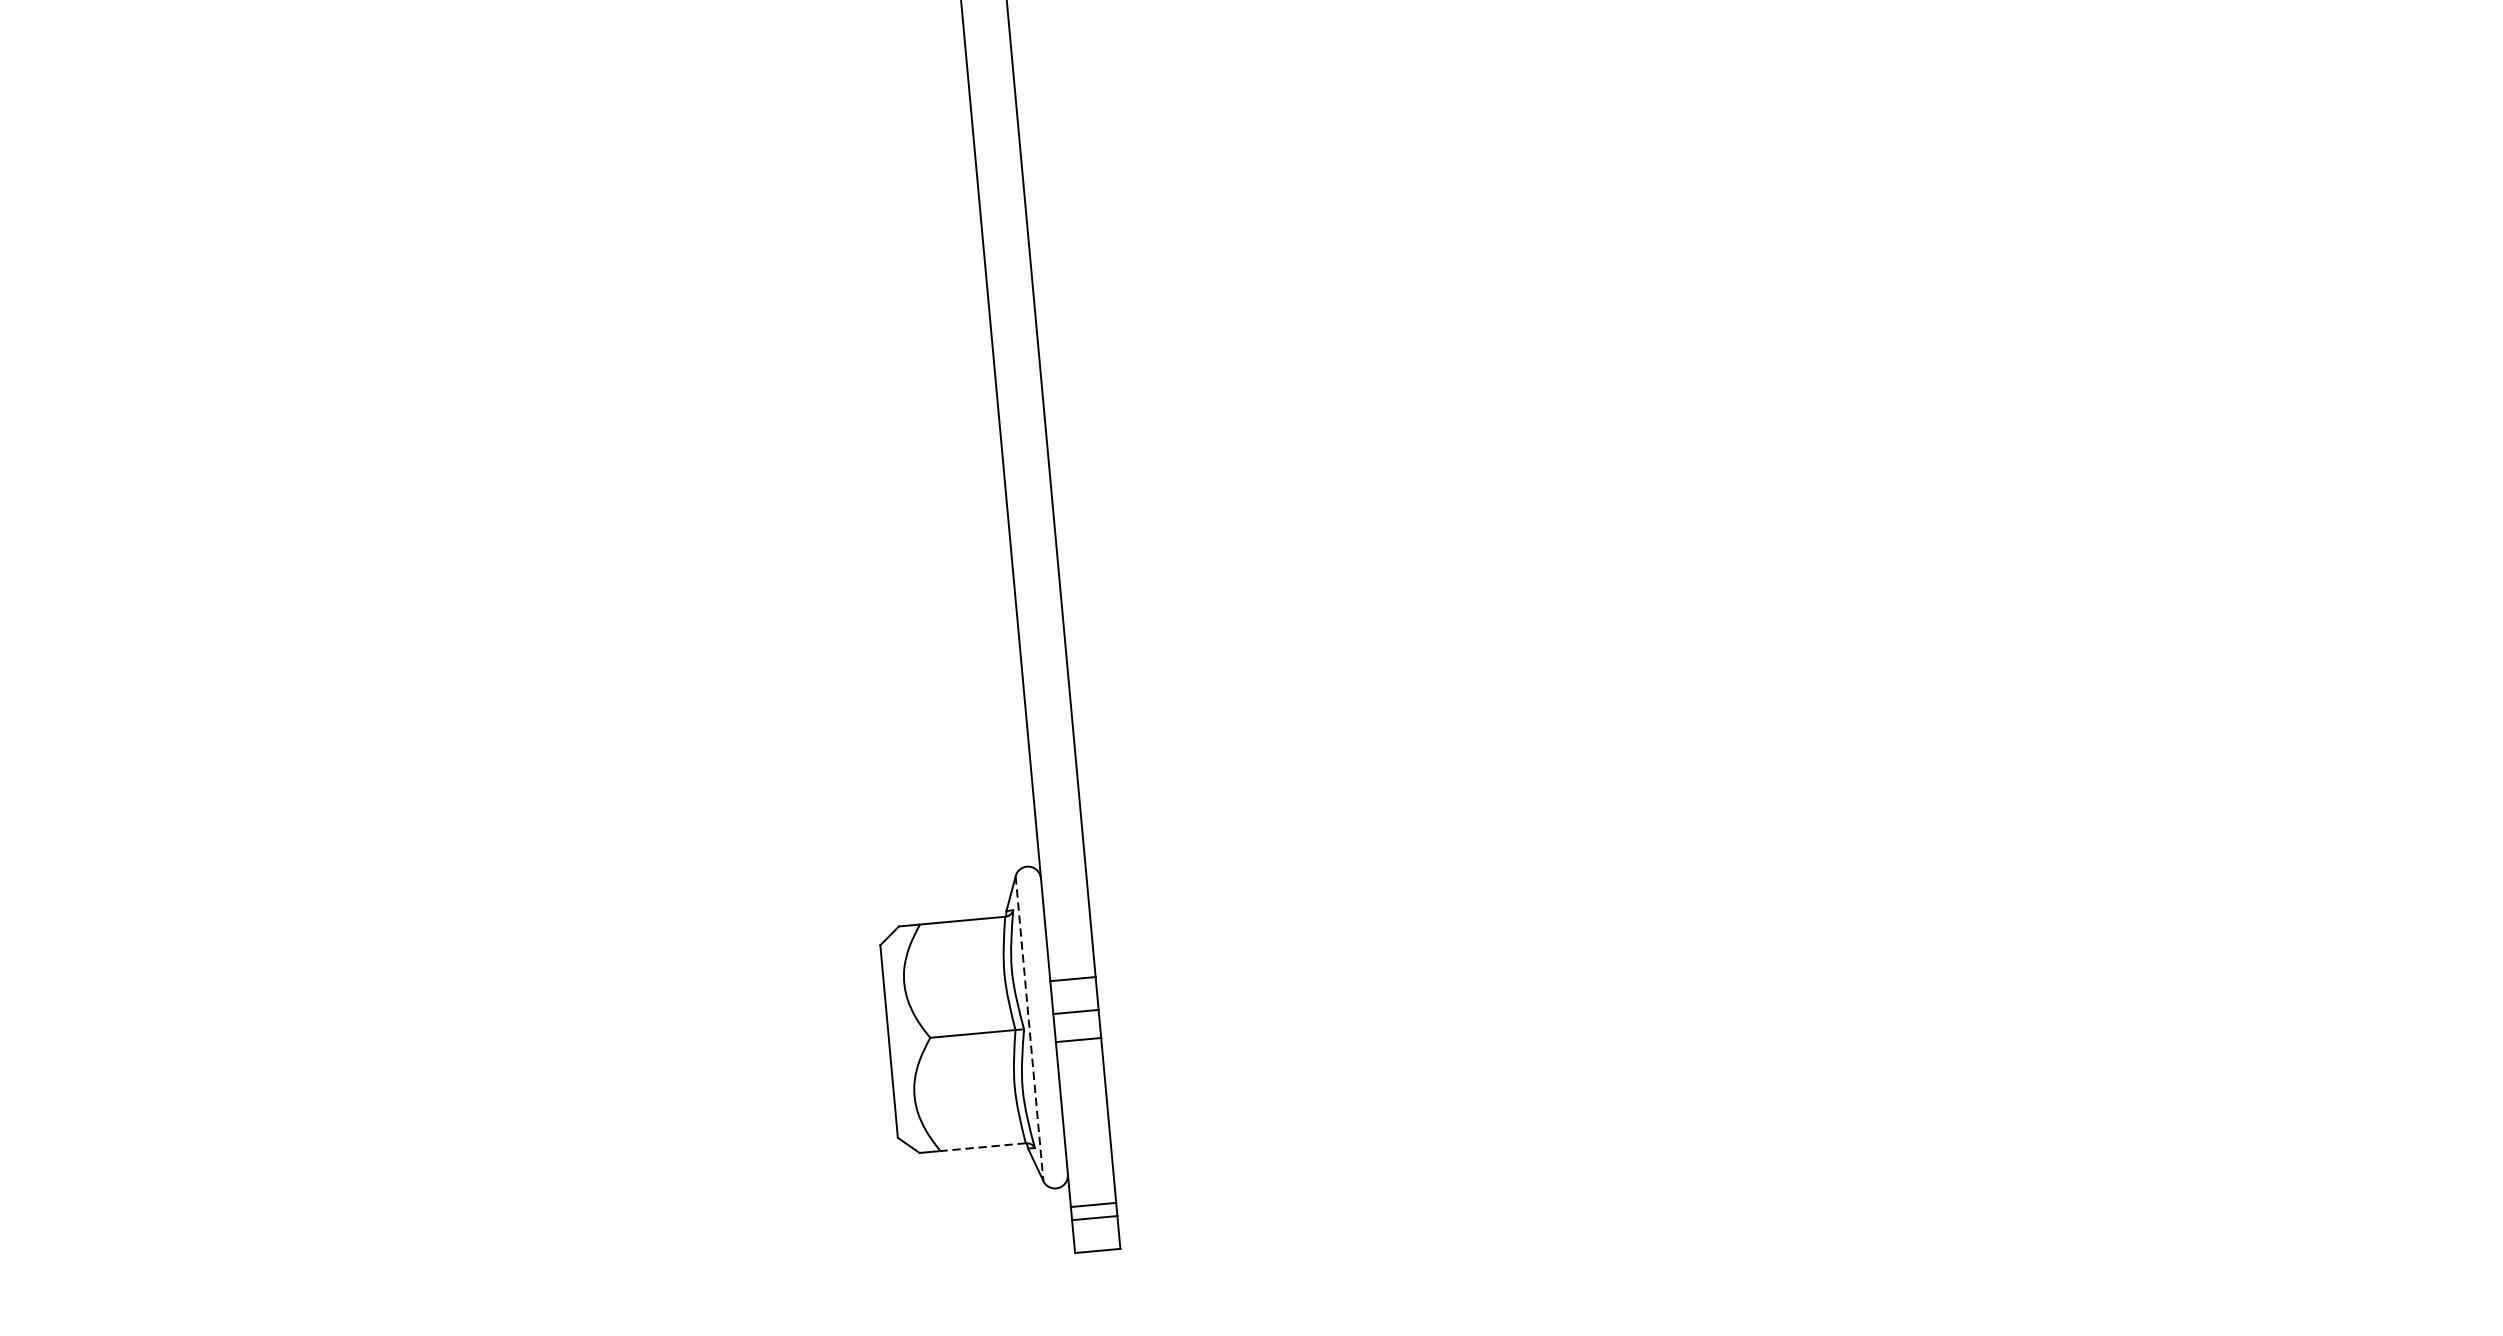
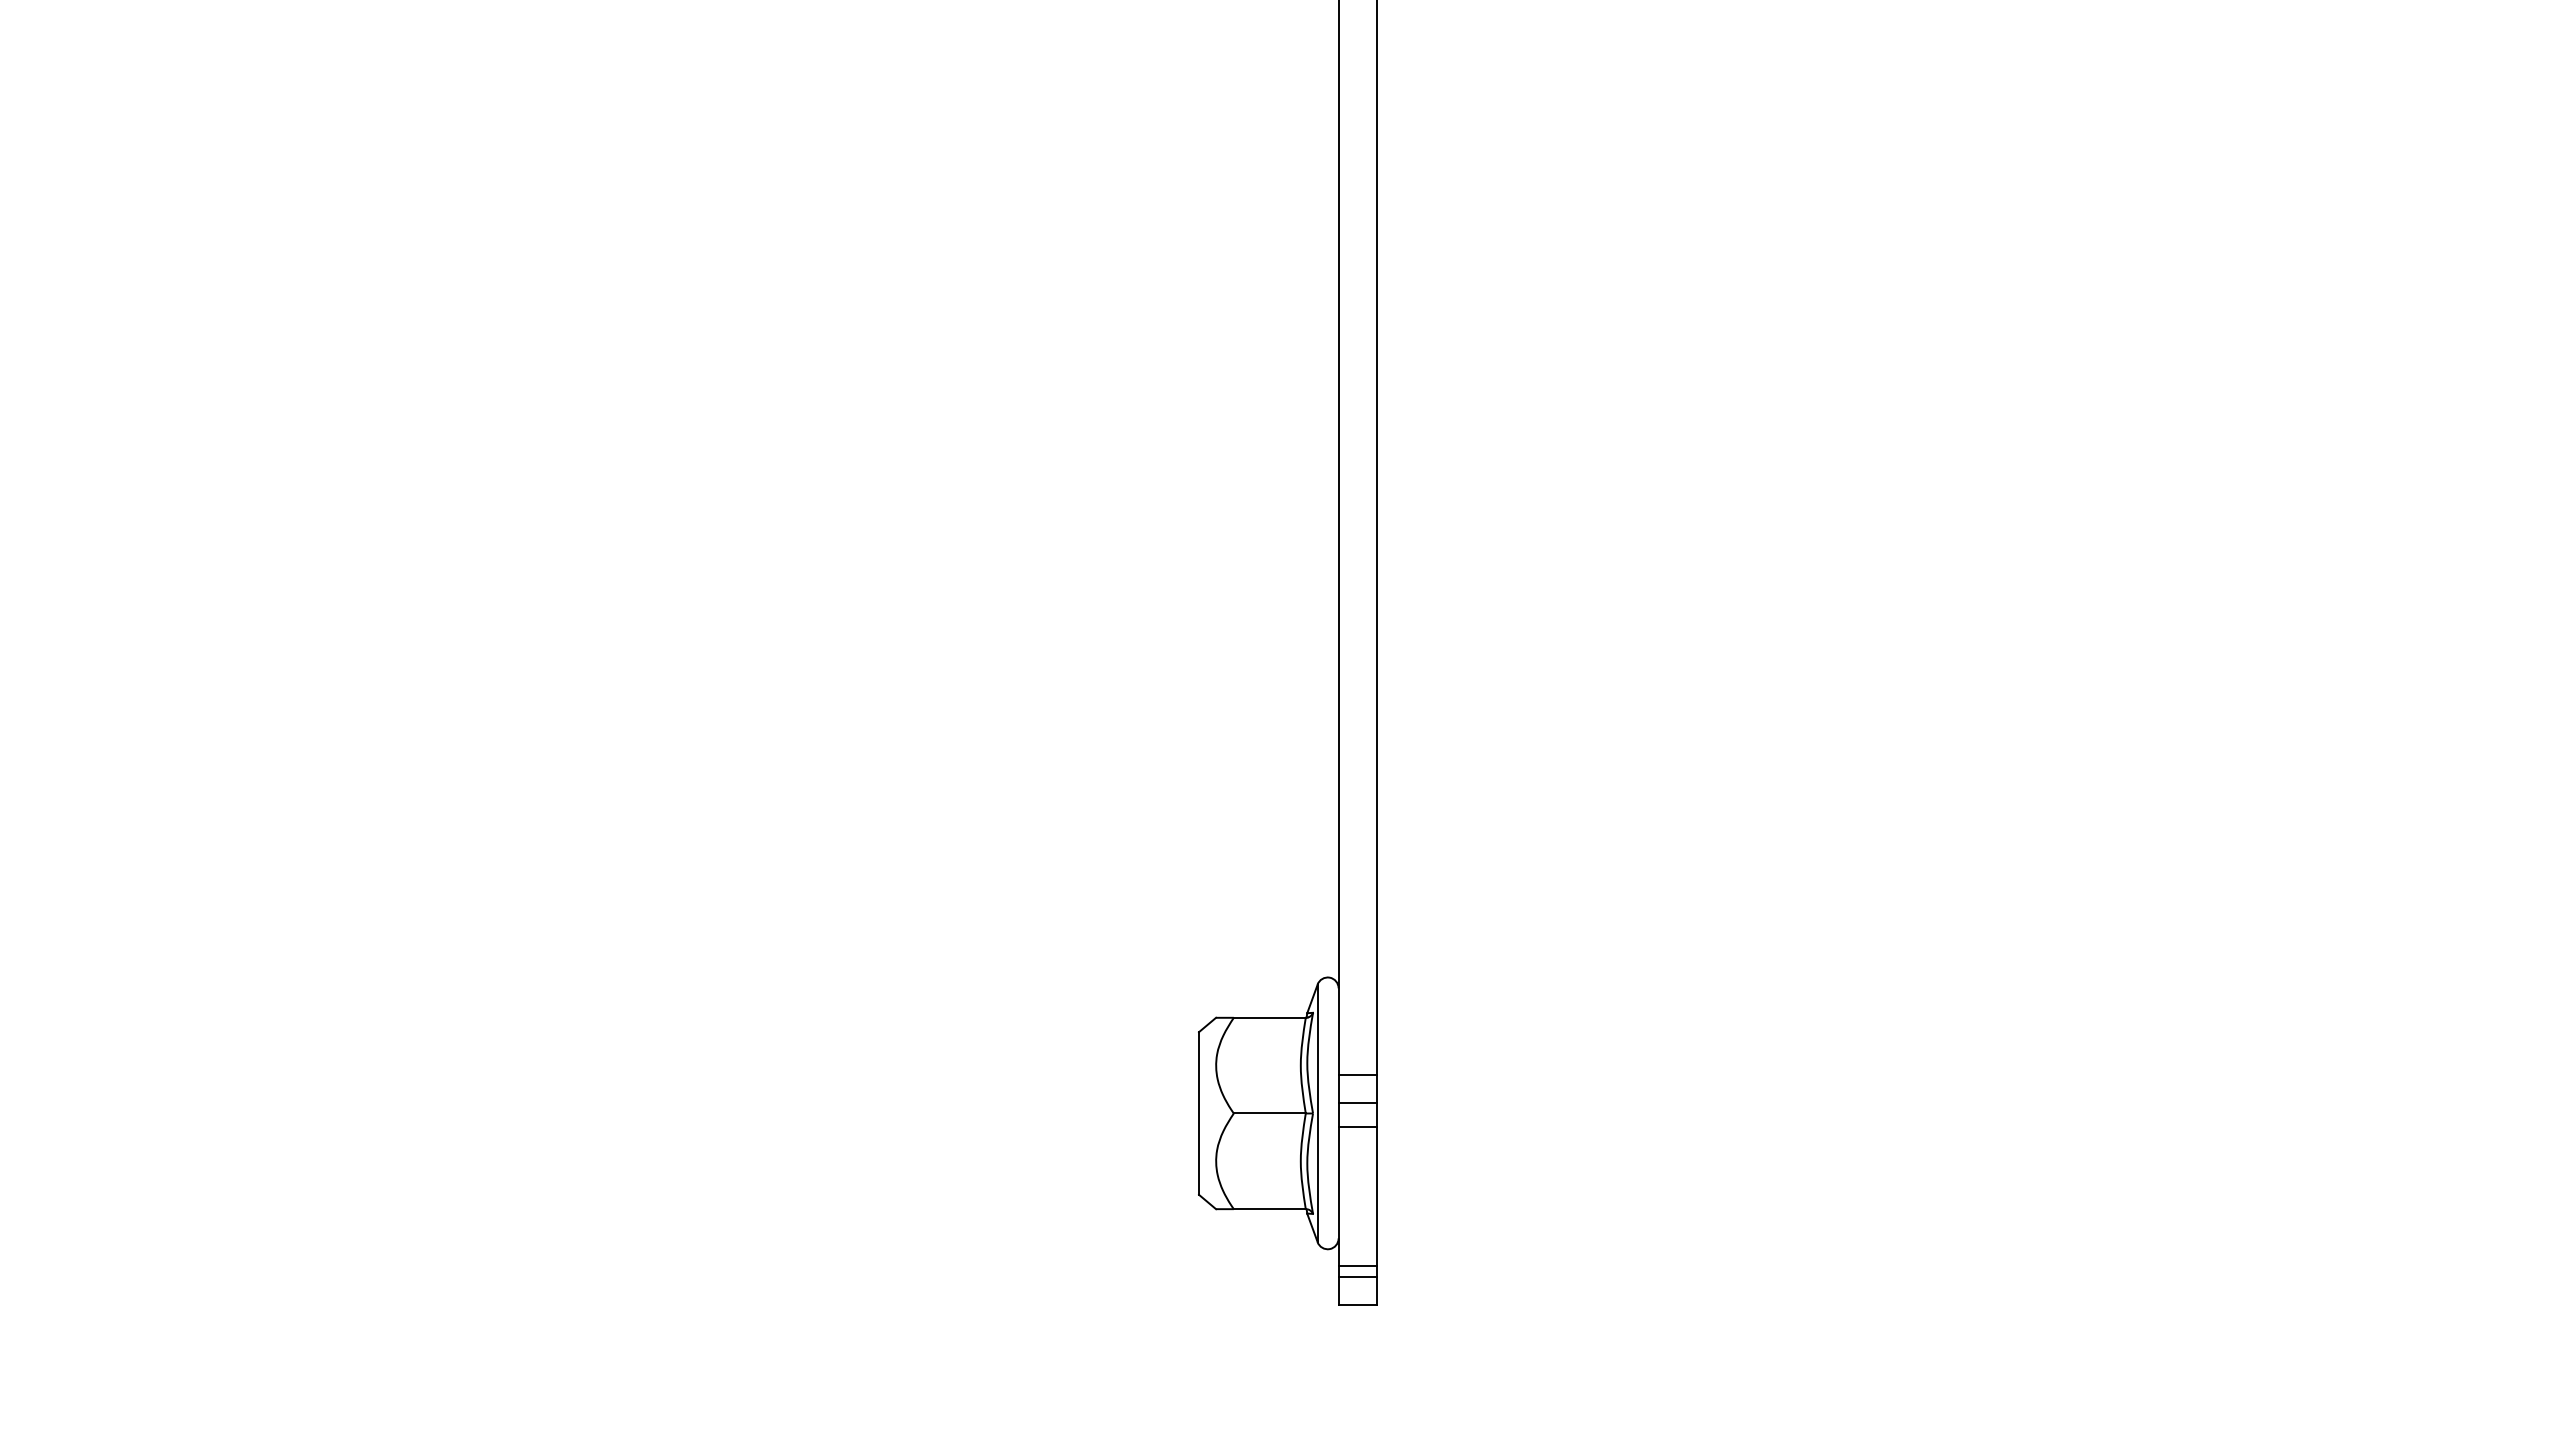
line: (1029, 1028) -> (1317, 1113), dashed -> solid
line: (982, 1147) -> (1269, 1209), dashed -> solid

